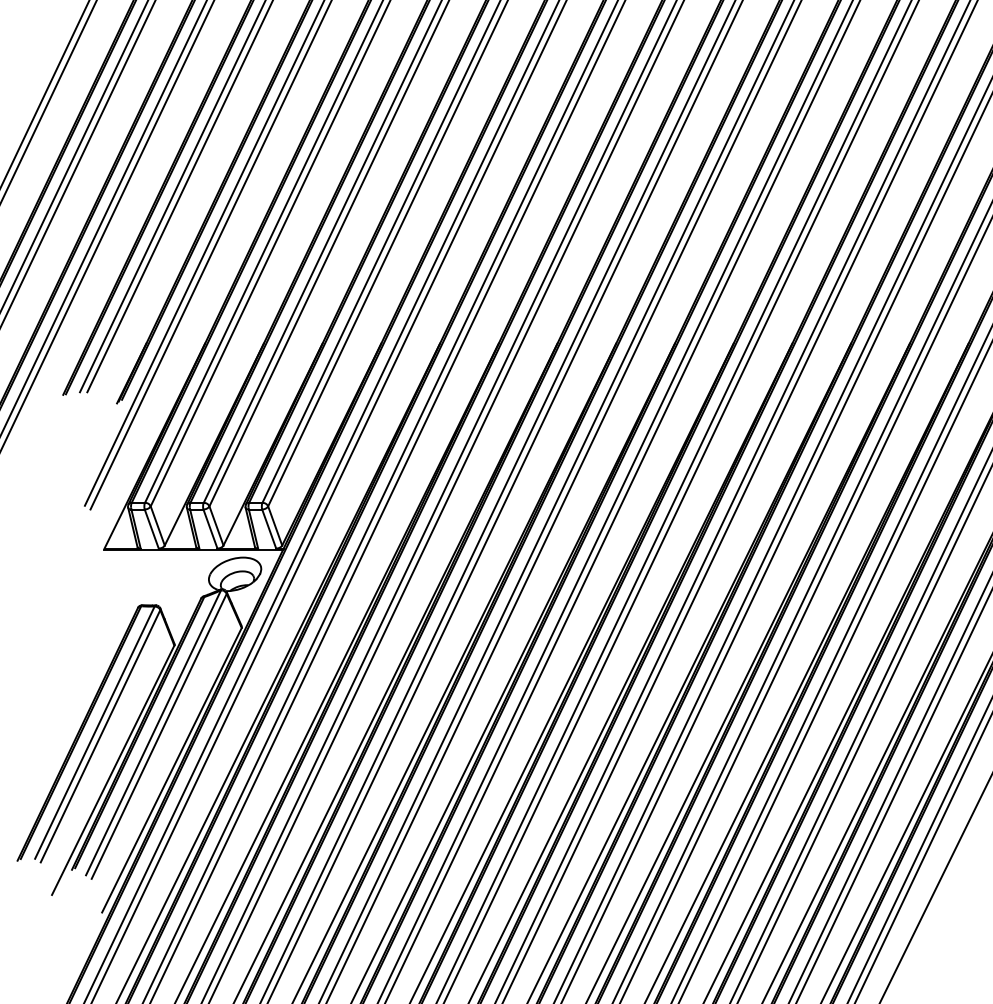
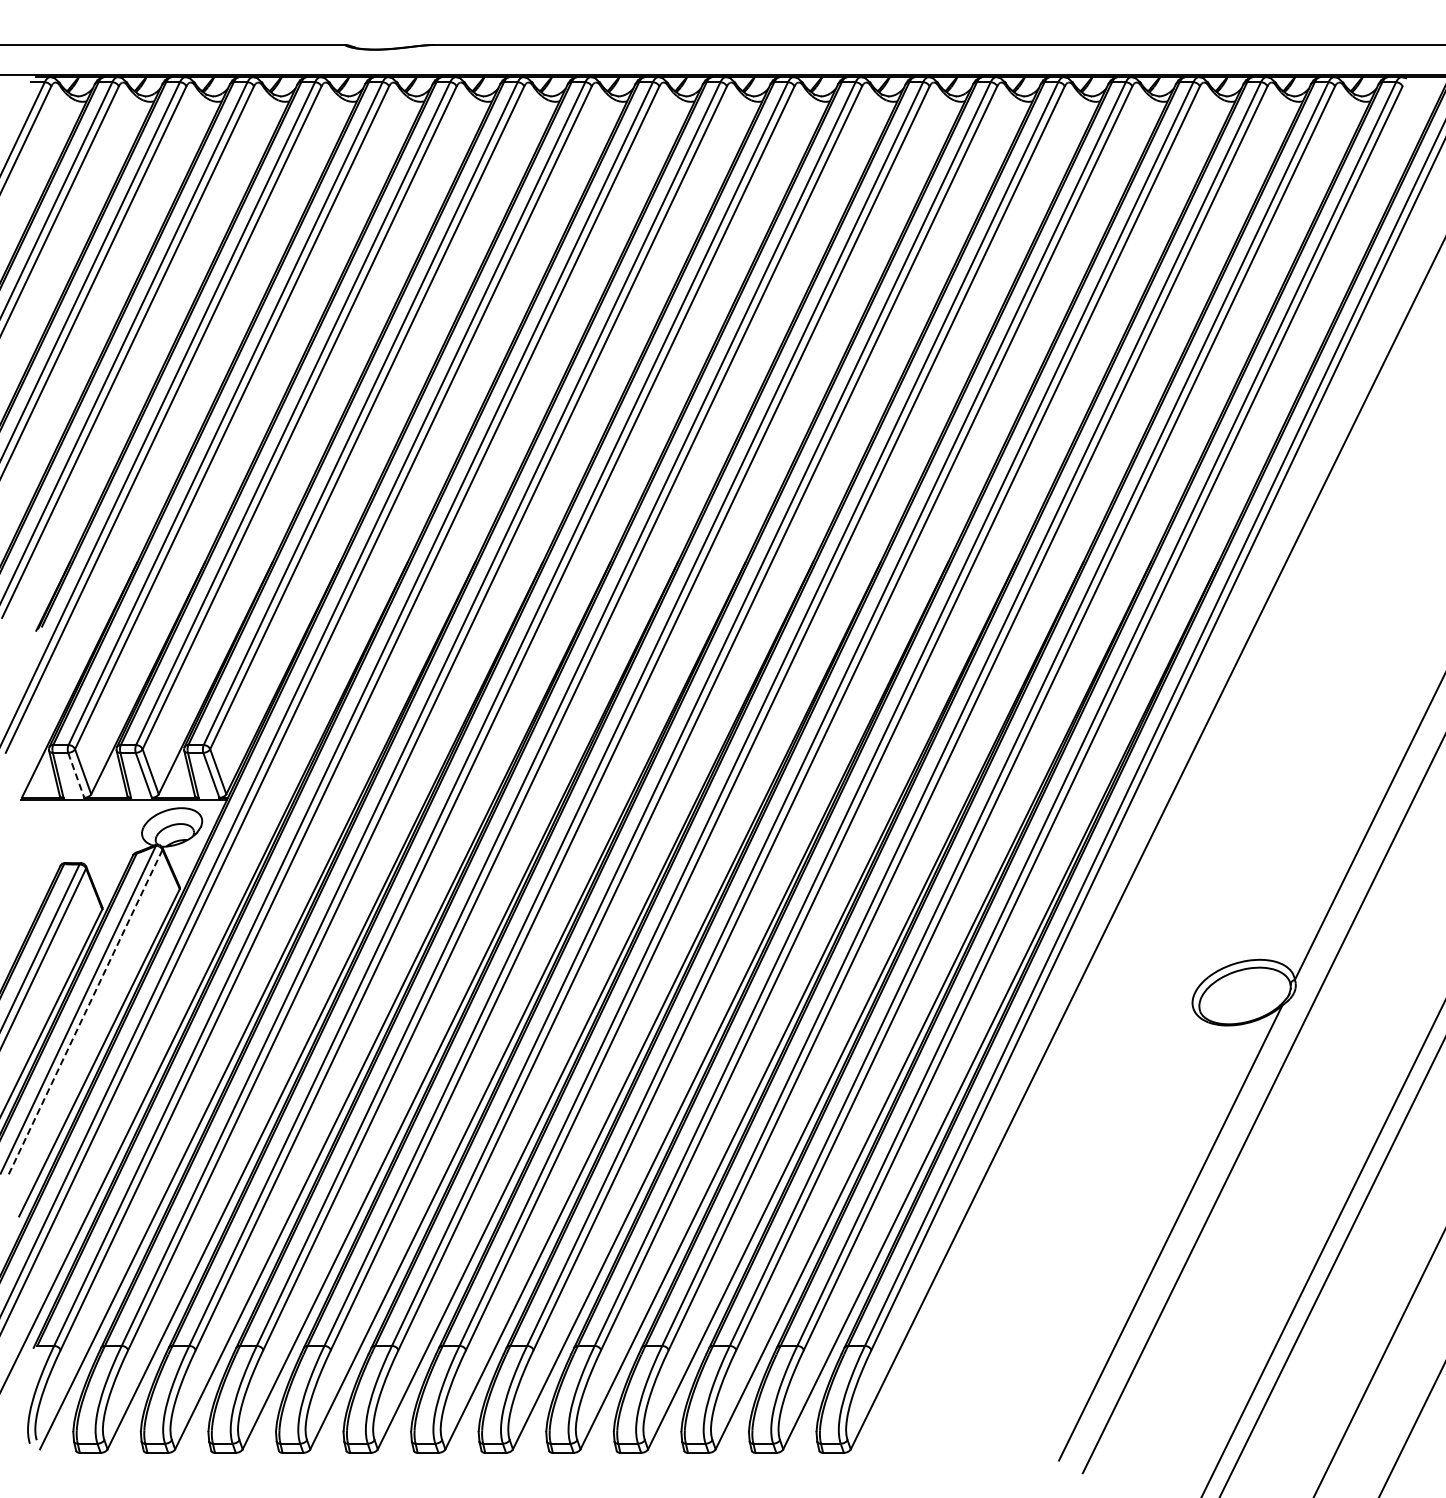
line: (151, 529) -> (76, 775), solid -> dashed
line: (158, 736) -> (84, 1014), solid -> dashed

